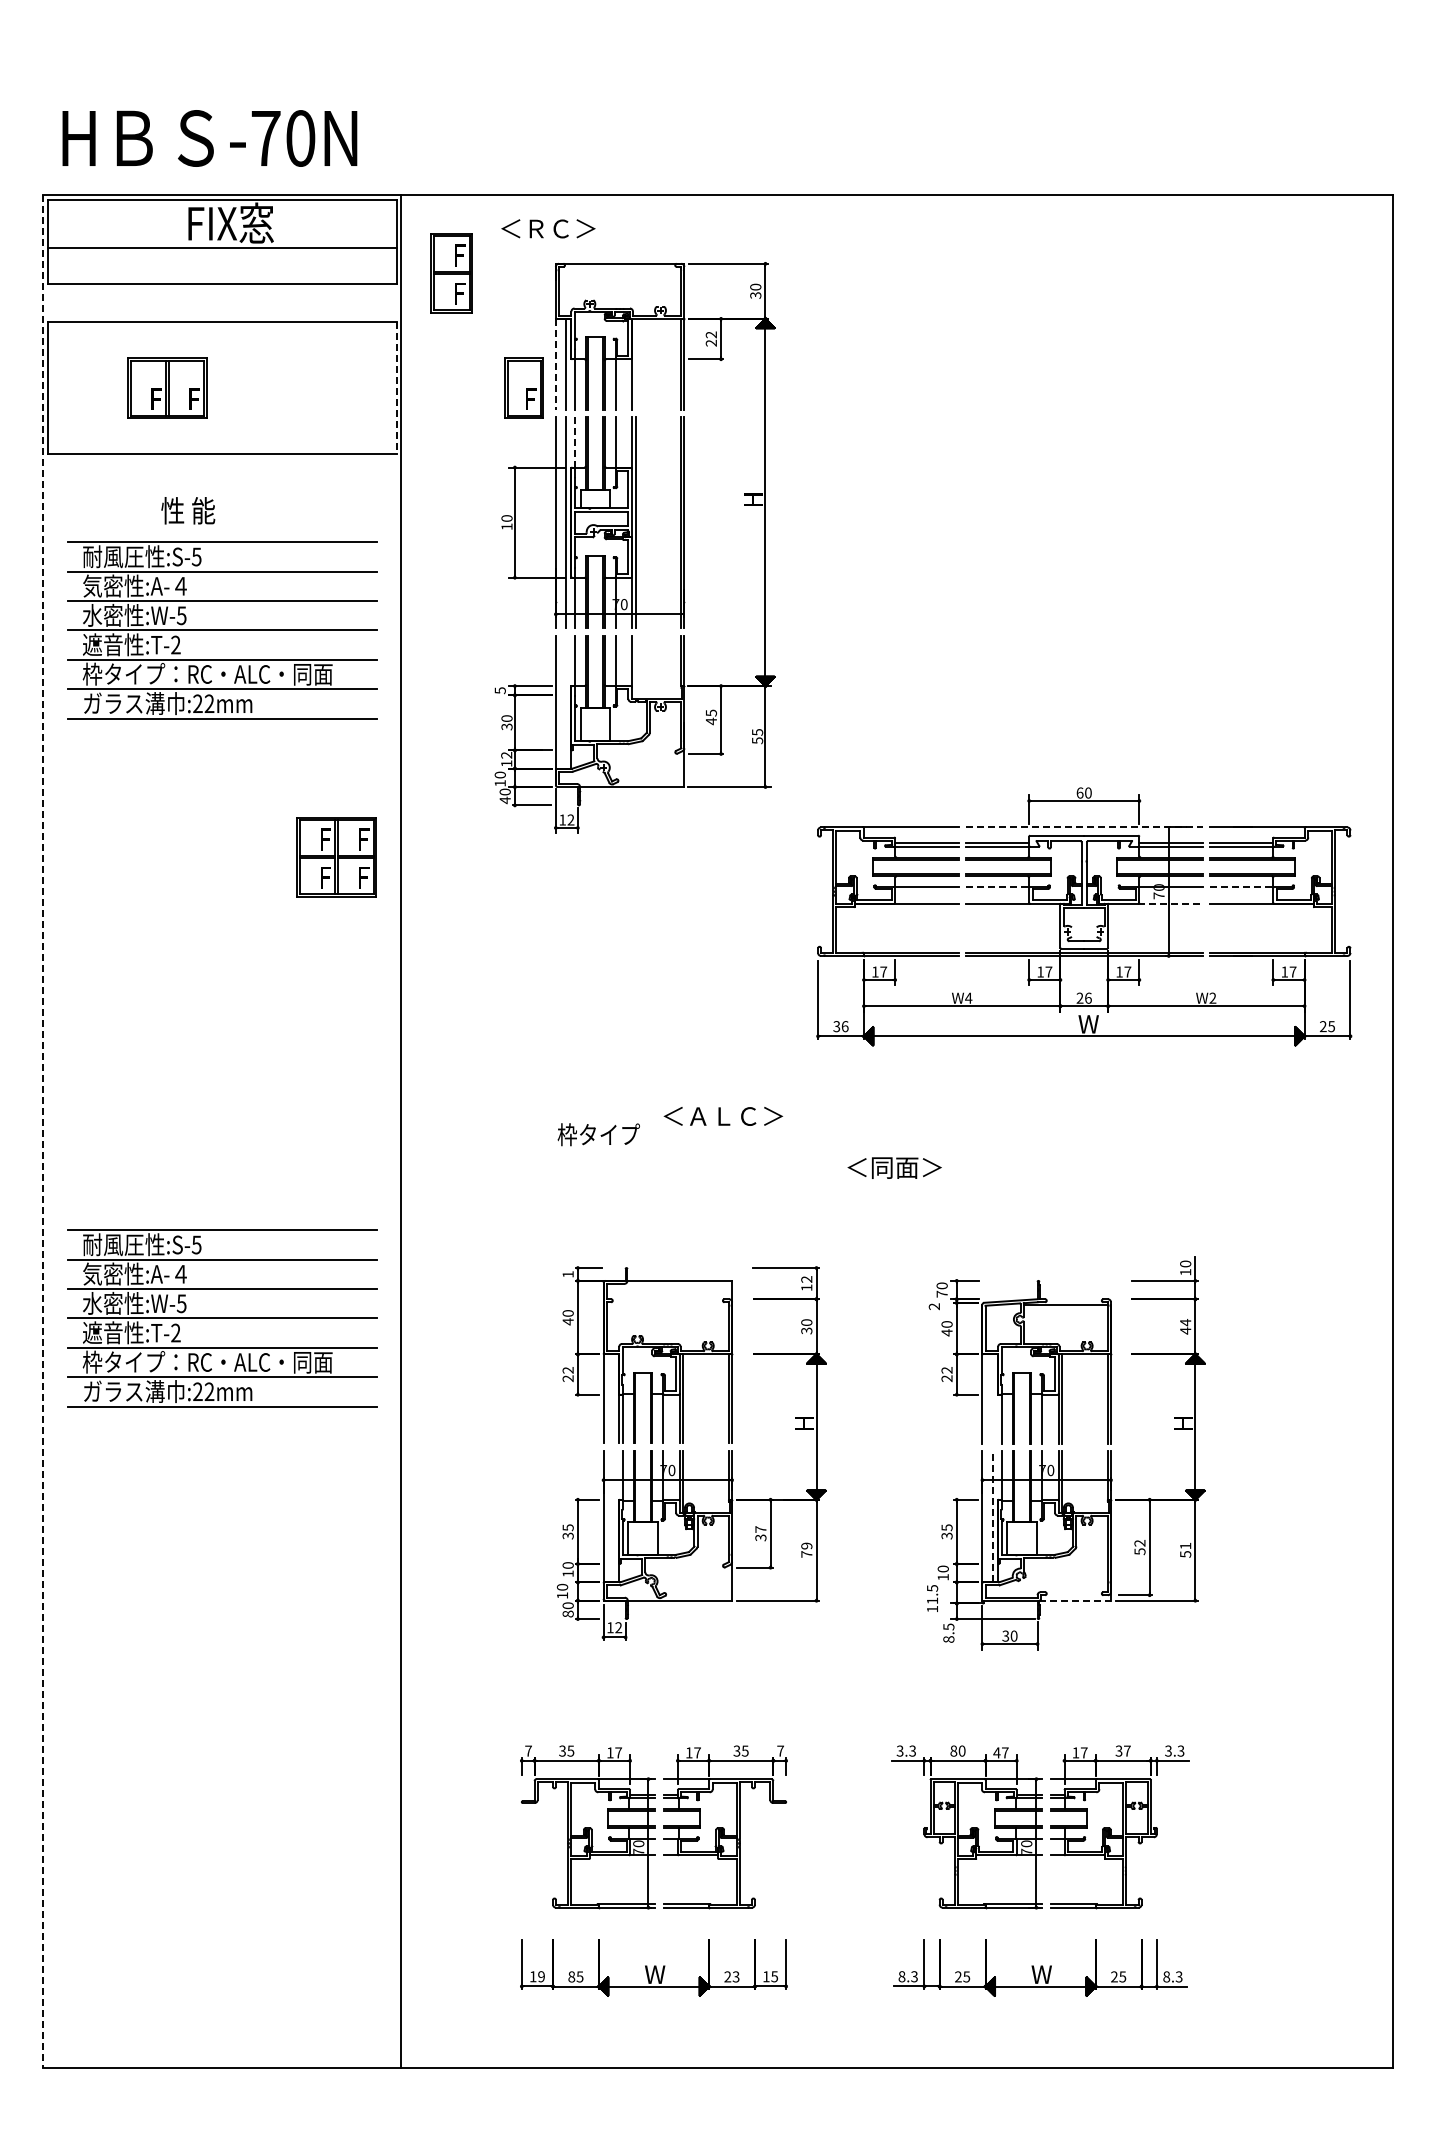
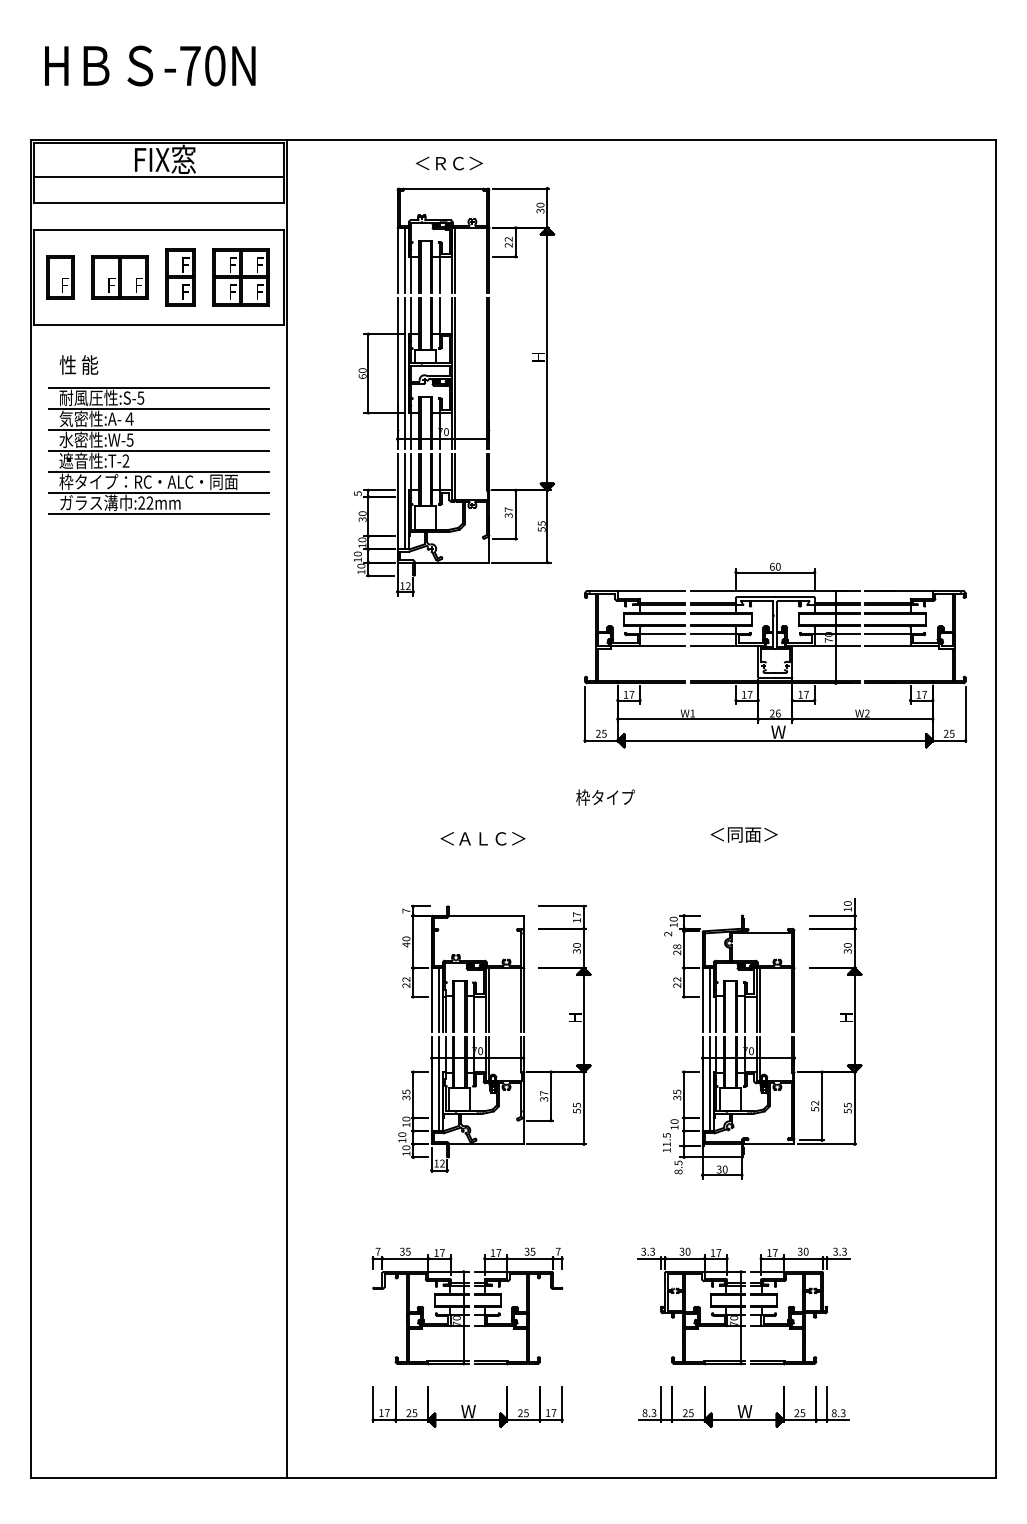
text: (209, 138) -> (149, 66), moved
text: (548, 228) -> (449, 163), moved
part: (451, 273) -> (179, 277), moved
line: (635, 363) -> (454, 259), added
line: (555, 364) -> (397, 260), dashed -> solid
part: (523, 387) -> (59, 276), moved
line: (396, 388) -> (283, 277), dashed -> solid
line: (575, 441) -> (411, 315), dashed -> solid
text: (188, 510) -> (79, 364), moved
text: (506, 526) -> (362, 376), 10 -> 60
line: (635, 666) -> (454, 476), added
line: (565, 701) -> (404, 501), added
text: (711, 717) -> (508, 512), 45 -> 37
text: (506, 754) -> (362, 539), 12 -> 10
text: (504, 800) -> (360, 572), 40 -> 10
line: (1084, 827) -> (775, 591), dashed -> solid
part: (336, 857) -> (240, 277), moved
line: (998, 887) -> (714, 634), dashed -> solid
line: (1242, 887) -> (888, 634), dashed -> solid
line: (1171, 903) -> (837, 645), dashed -> solid
text: (968, 997) -> (692, 713), W4 -> W1
text: (840, 1026) -> (601, 733), 36 -> 25
text: (723, 1116) -> (483, 838), moved
line: (43, 1132) -> (31, 809), dashed -> solid
text: (598, 1134) -> (605, 797), moved
text: (894, 1167) -> (744, 834), moved
text: (567, 1274) -> (405, 911), 1 -> 7
text: (806, 1279) -> (576, 914), 12 -> 17
text: (941, 1293) -> (673, 924), 70 -> 10
part: (222, 1318) -> (159, 942), removed
text: (1185, 1326) -> (847, 948), 44 -> 30
text: (946, 1328) -> (676, 949), 40 -> 28
line: (613, 1398) -> (438, 999), added
line: (992, 1398) -> (709, 999), added
line: (613, 1516) -> (438, 1084), added
line: (992, 1516) -> (709, 1084), dashed -> solid
text: (1185, 1545) -> (847, 1104), 51 -> 55
text: (806, 1549) -> (576, 1107), 79 -> 55
line: (1075, 1600) -> (769, 1144), dashed -> solid
text: (567, 1613) -> (405, 1153), 80 -> 10
text: (953, 1750) -> (681, 1251), 80 -> 30
text: (1127, 1750) -> (806, 1251), 37 -> 30
text: (996, 1752) -> (712, 1252), 47 -> 17
text: (541, 1976) -> (387, 1412), 19 -> 17
text: (571, 1976) -> (408, 1412), 85 -> 25
text: (736, 1976) -> (526, 1412), 23 -> 25
text: (774, 1976) -> (553, 1412), 15 -> 17

